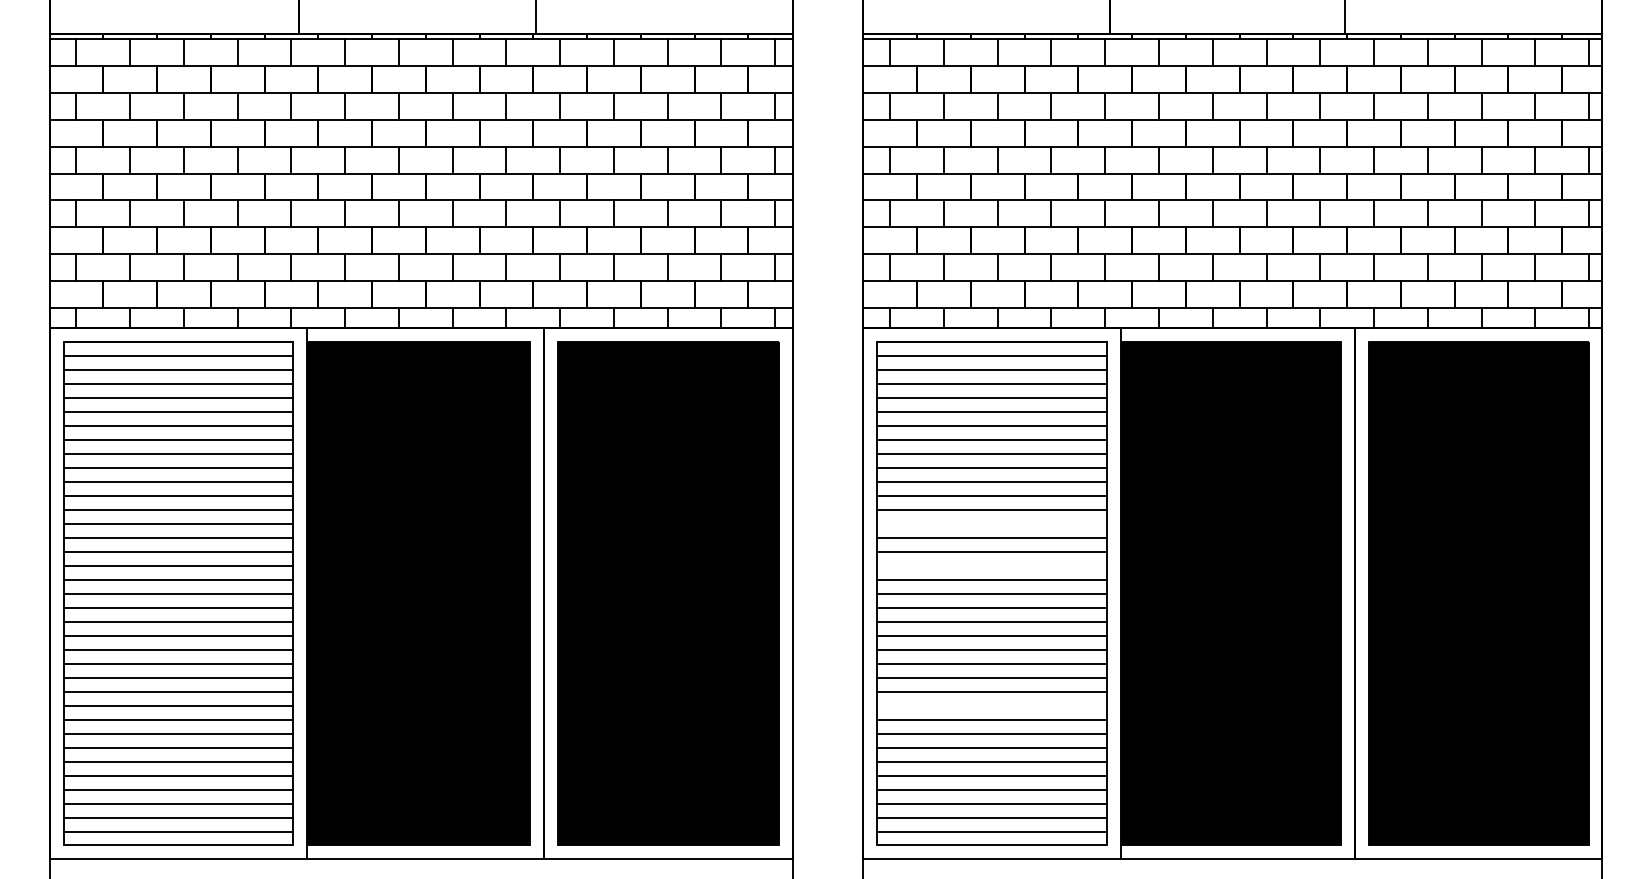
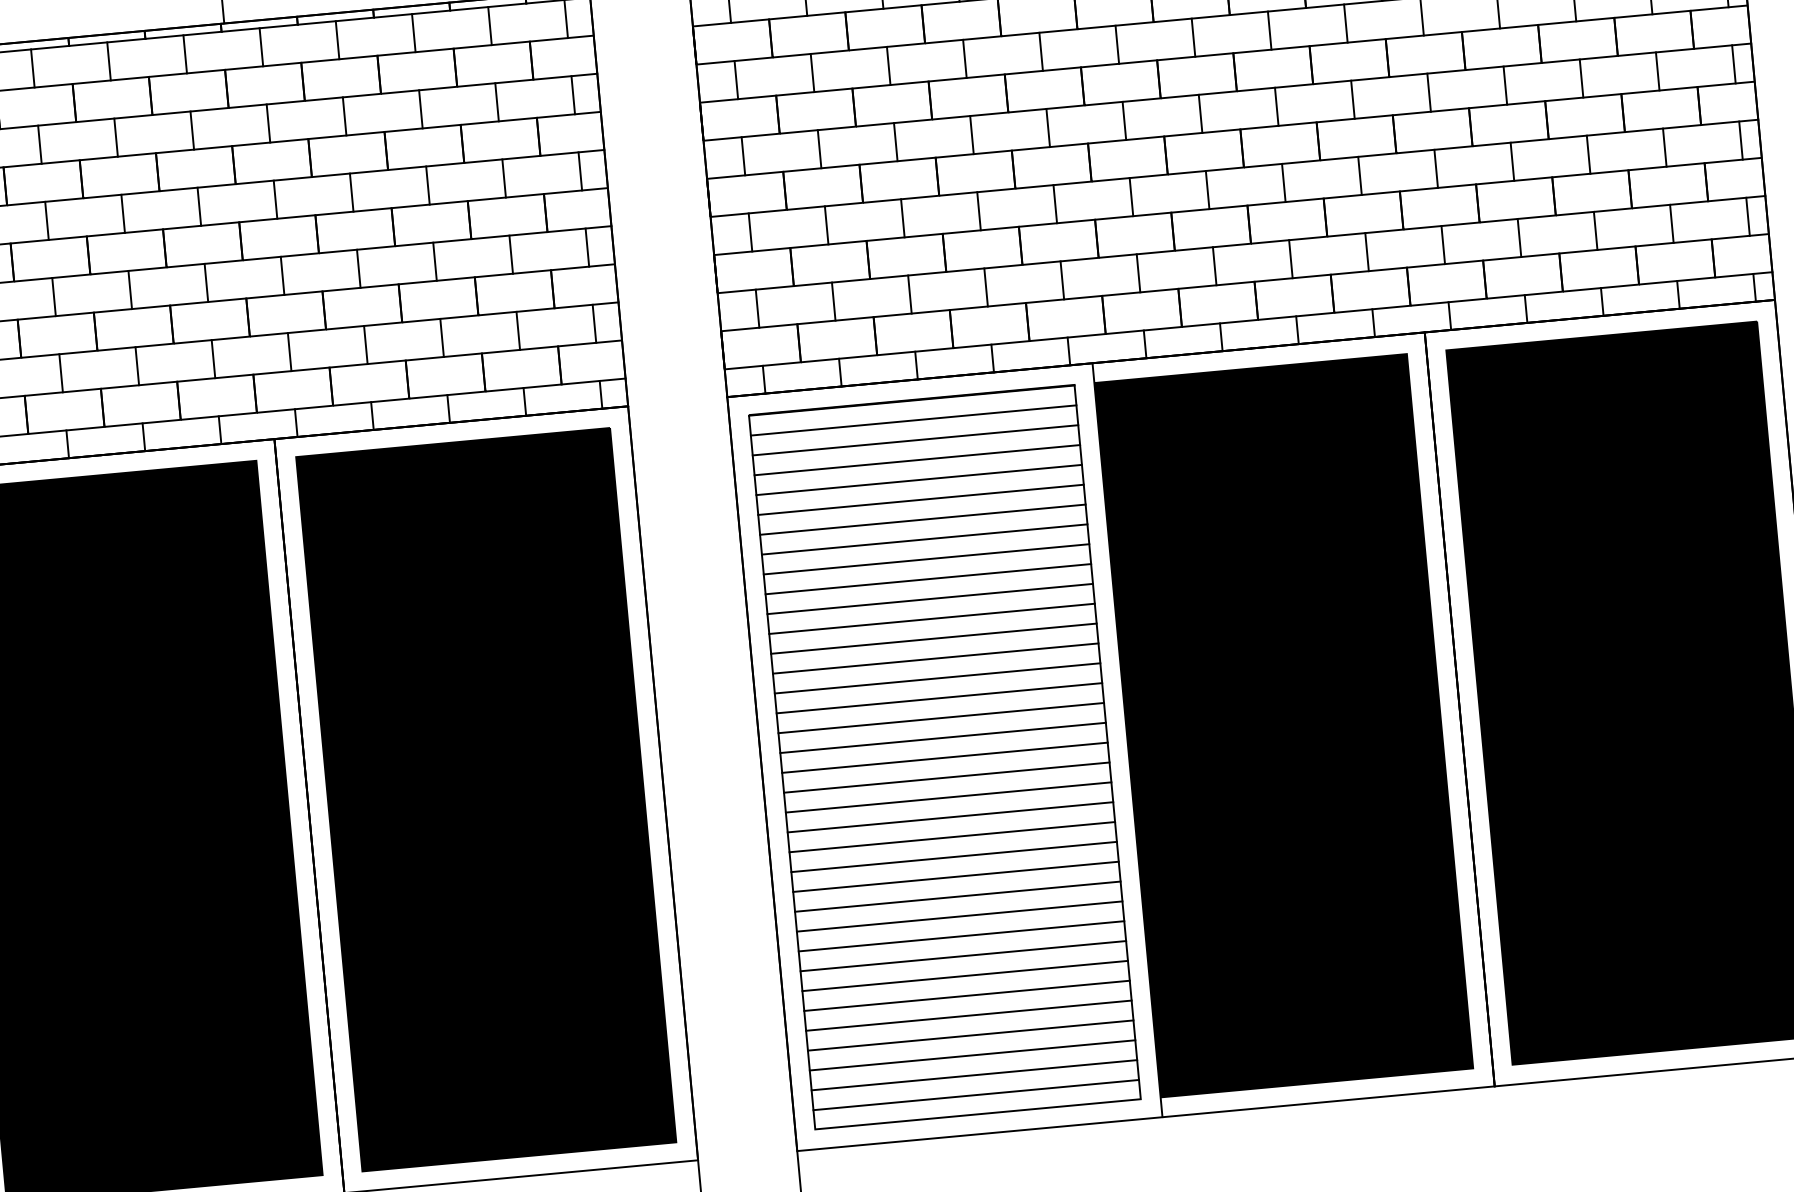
line: (992, 523) -> (936, 657), added
line: (992, 565) -> (941, 717), added
line: (992, 705) -> (960, 915), added

